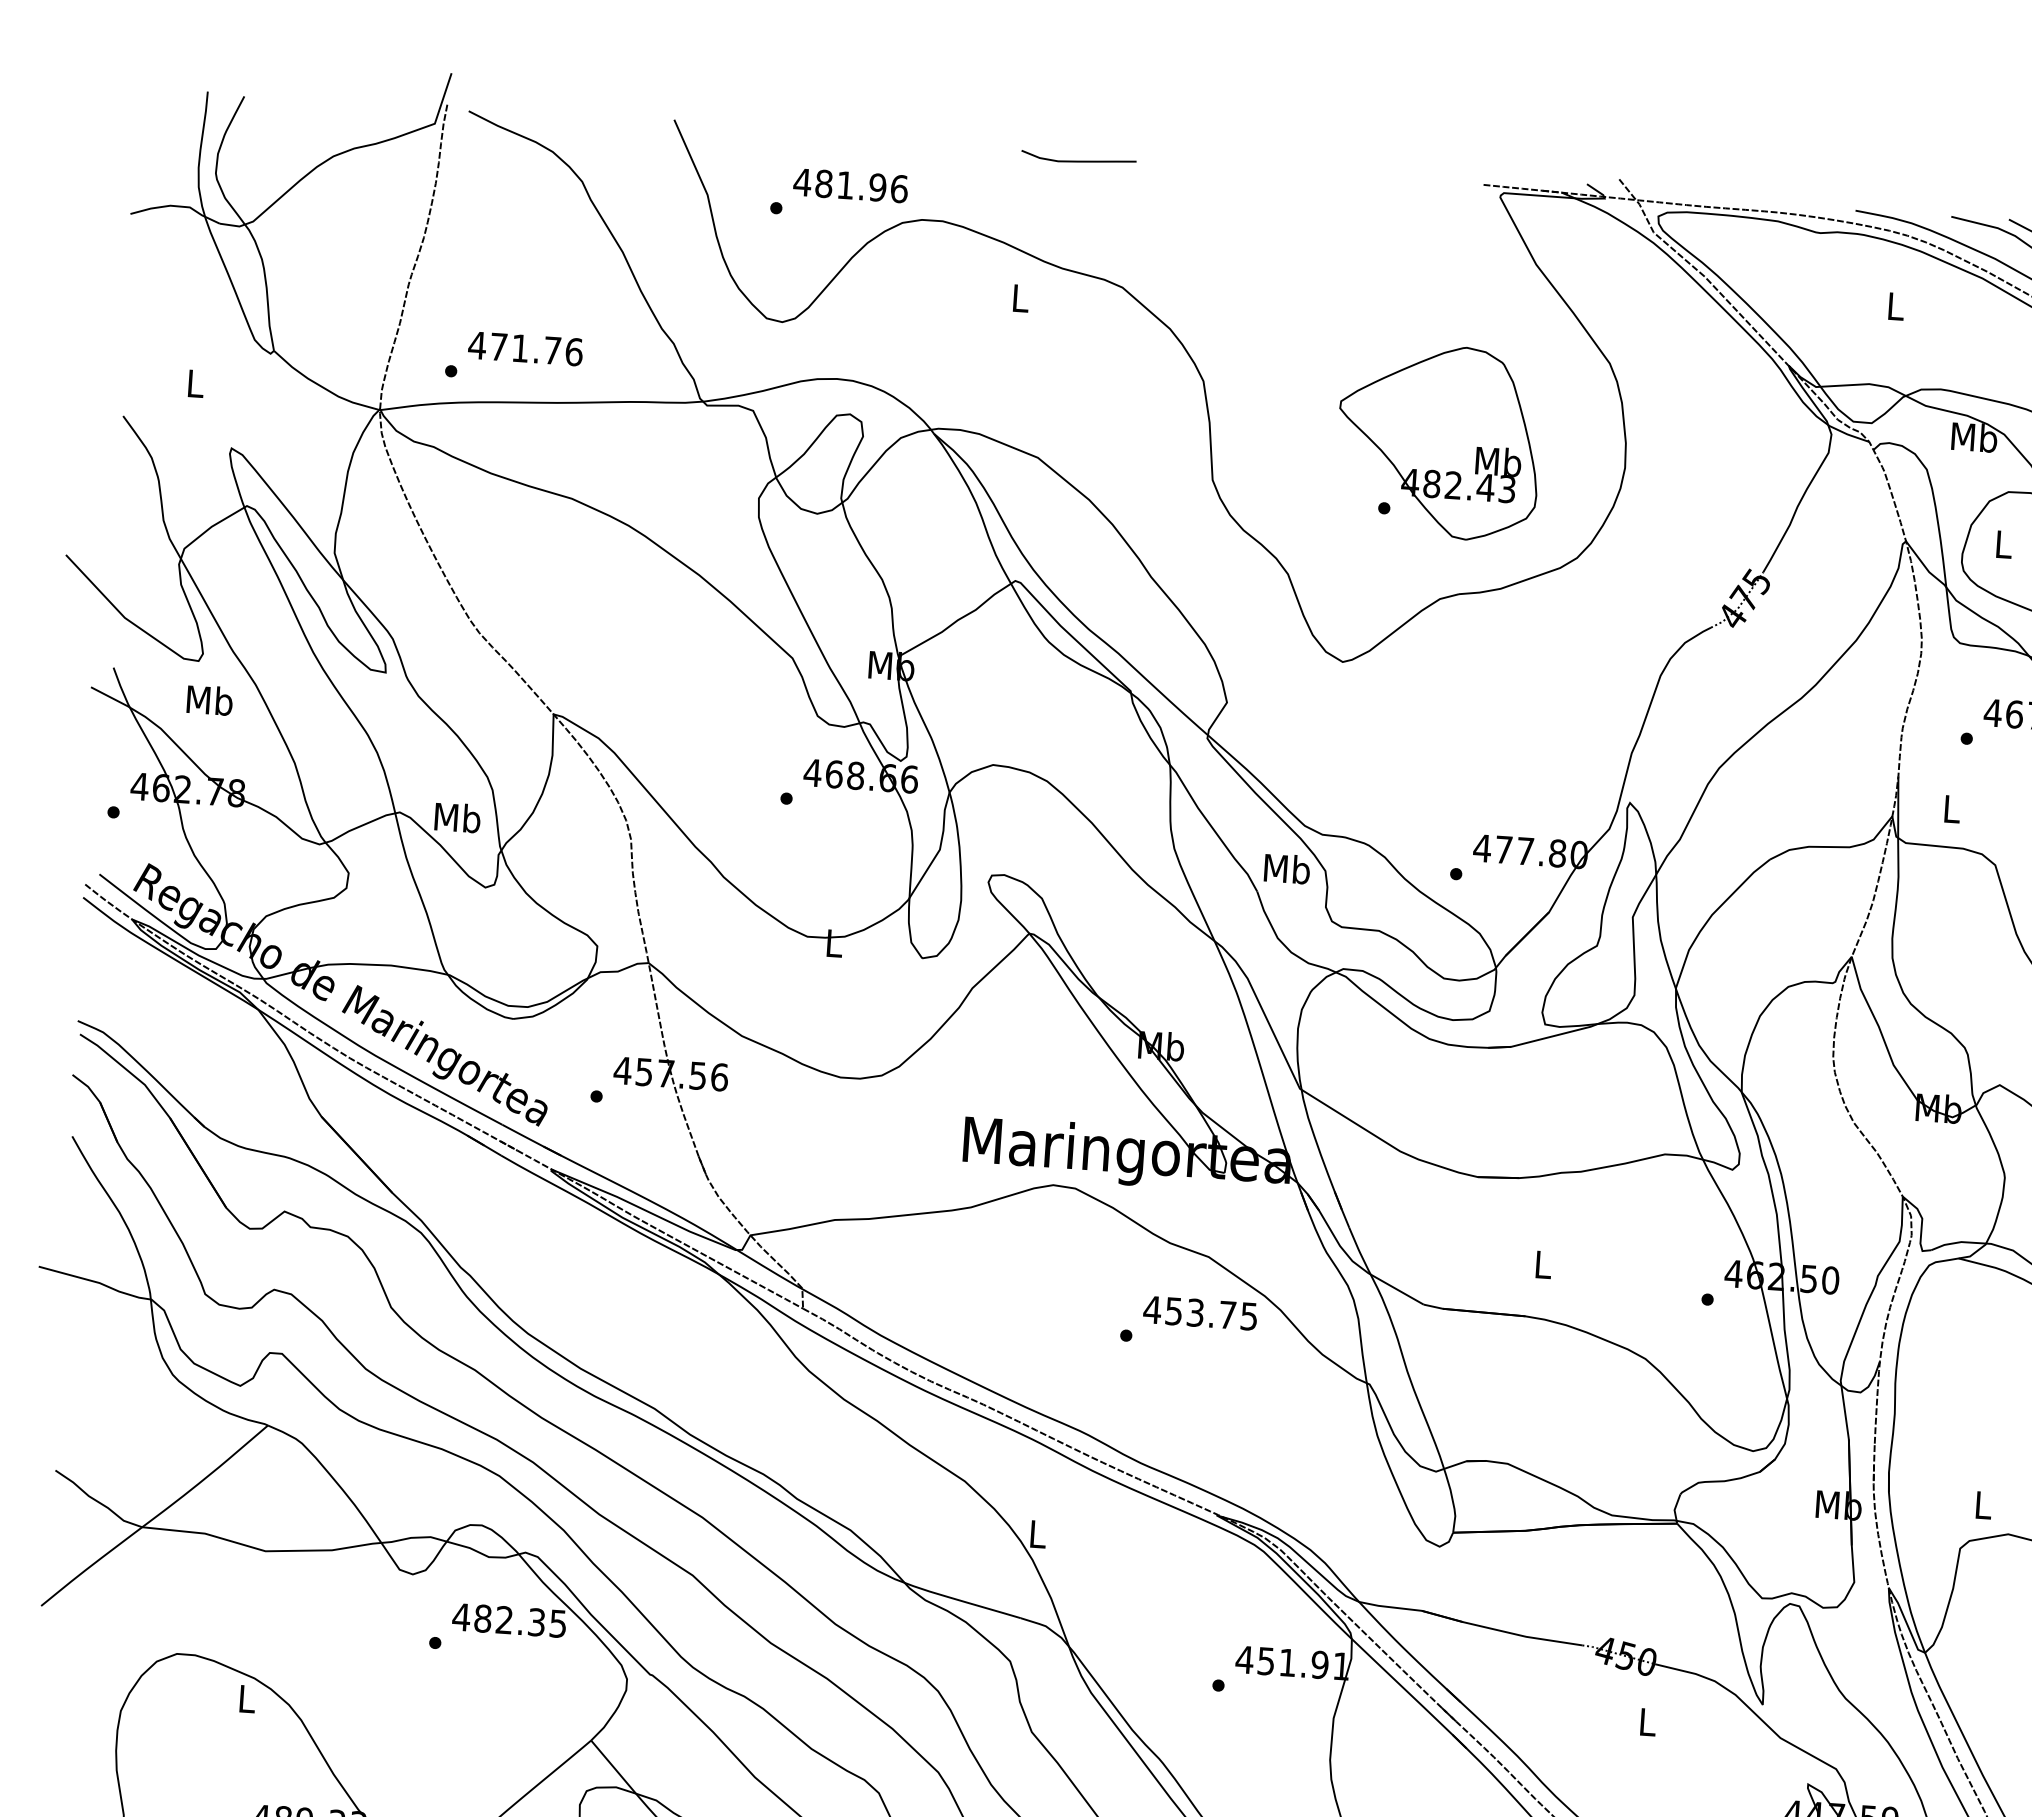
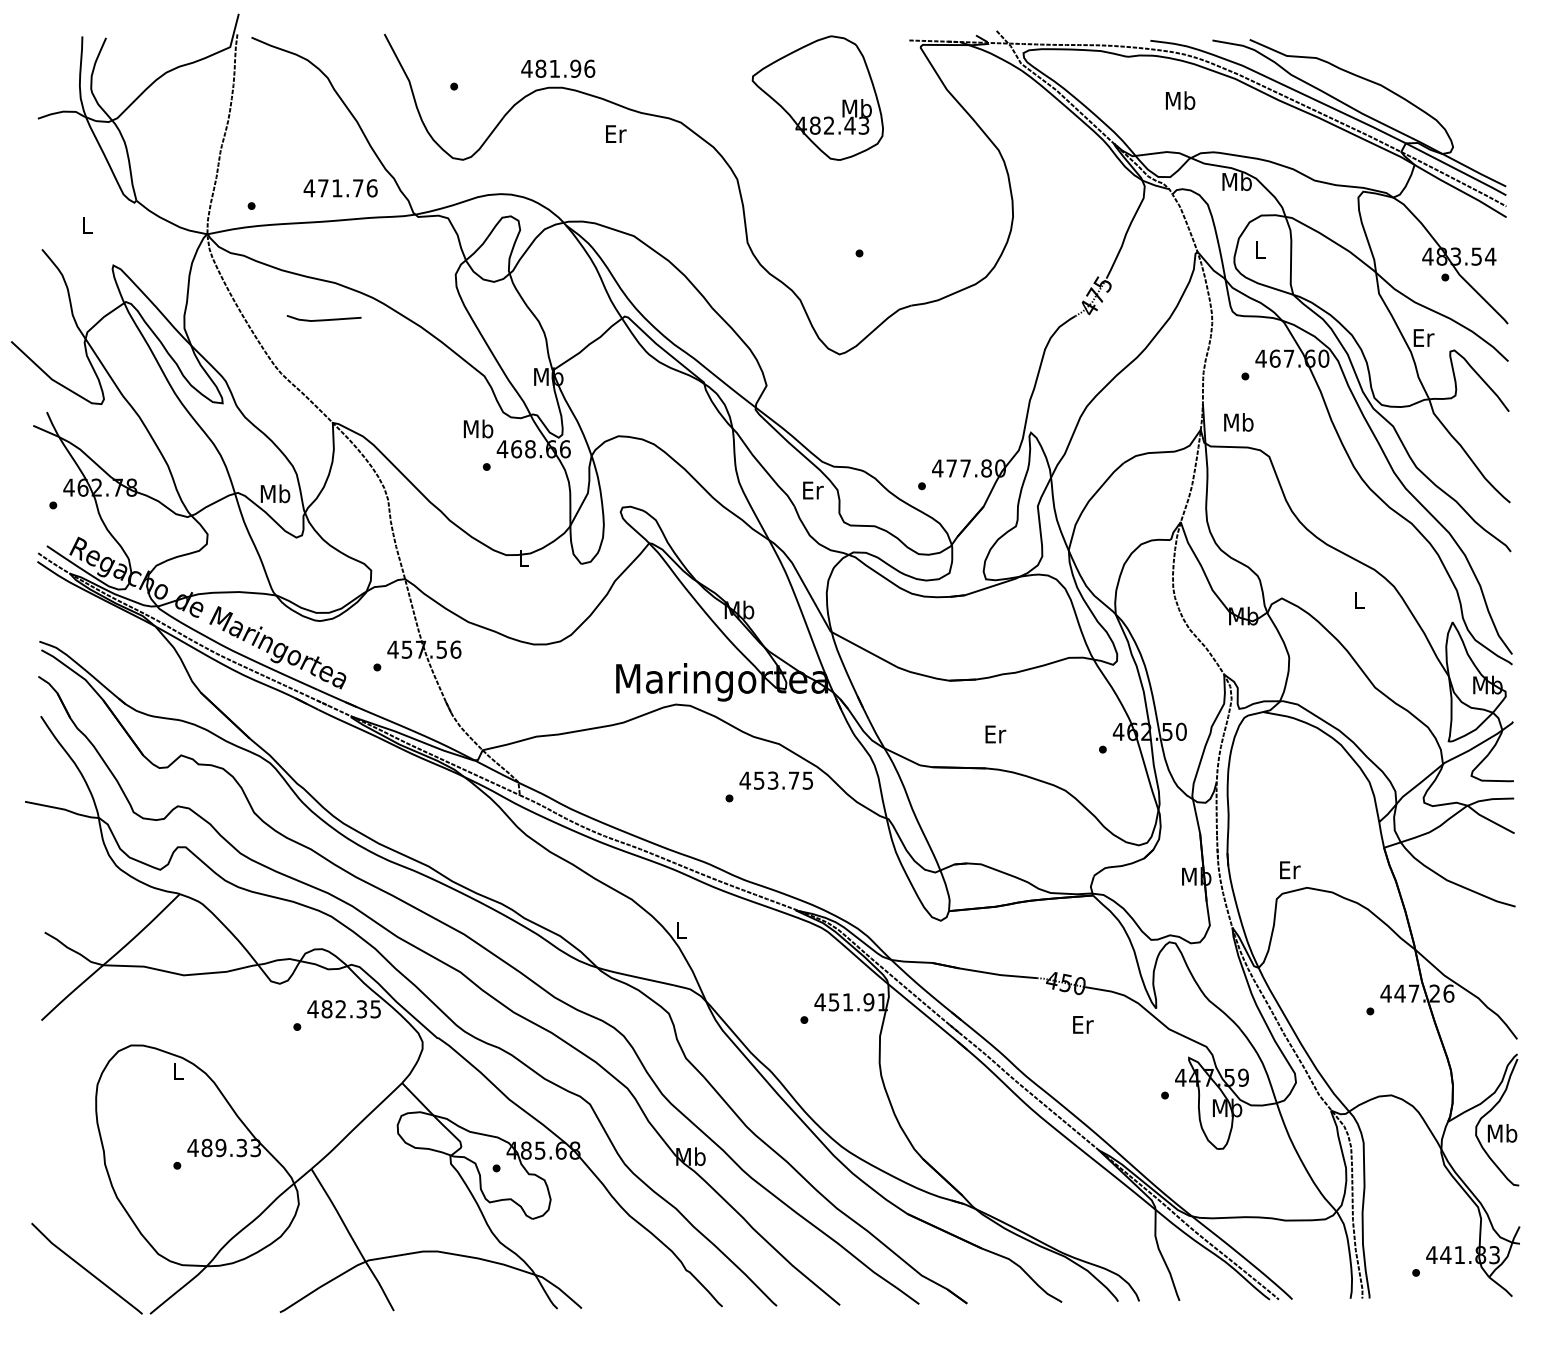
curve: (1077, 160) -> (323, 319), moved
text: (851, 185) -> (558, 68), moved
text: (1021, 297) -> (616, 133), L -> Er
text: (1895, 306) -> (1180, 100), L -> Mb
text: (525, 349) -> (340, 188), moved
part: (1438, 440) -> (817, 97), moved
text: (209, 699) -> (478, 428), moved
text: (1951, 809) -> (1238, 422), L -> Mb
text: (1286, 869) -> (812, 490), Mb -> Er
text: (1543, 1264) -> (995, 734), L -> Er
text: (1984, 1505) -> (1290, 870), L -> Er
text: (1648, 1721) -> (1083, 1024), L -> Er

